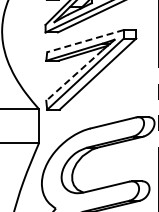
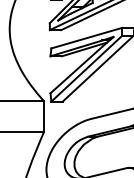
line: (85, 41) -> (86, 38), dashed -> solid
line: (74, 75) -> (76, 69), dashed -> solid

